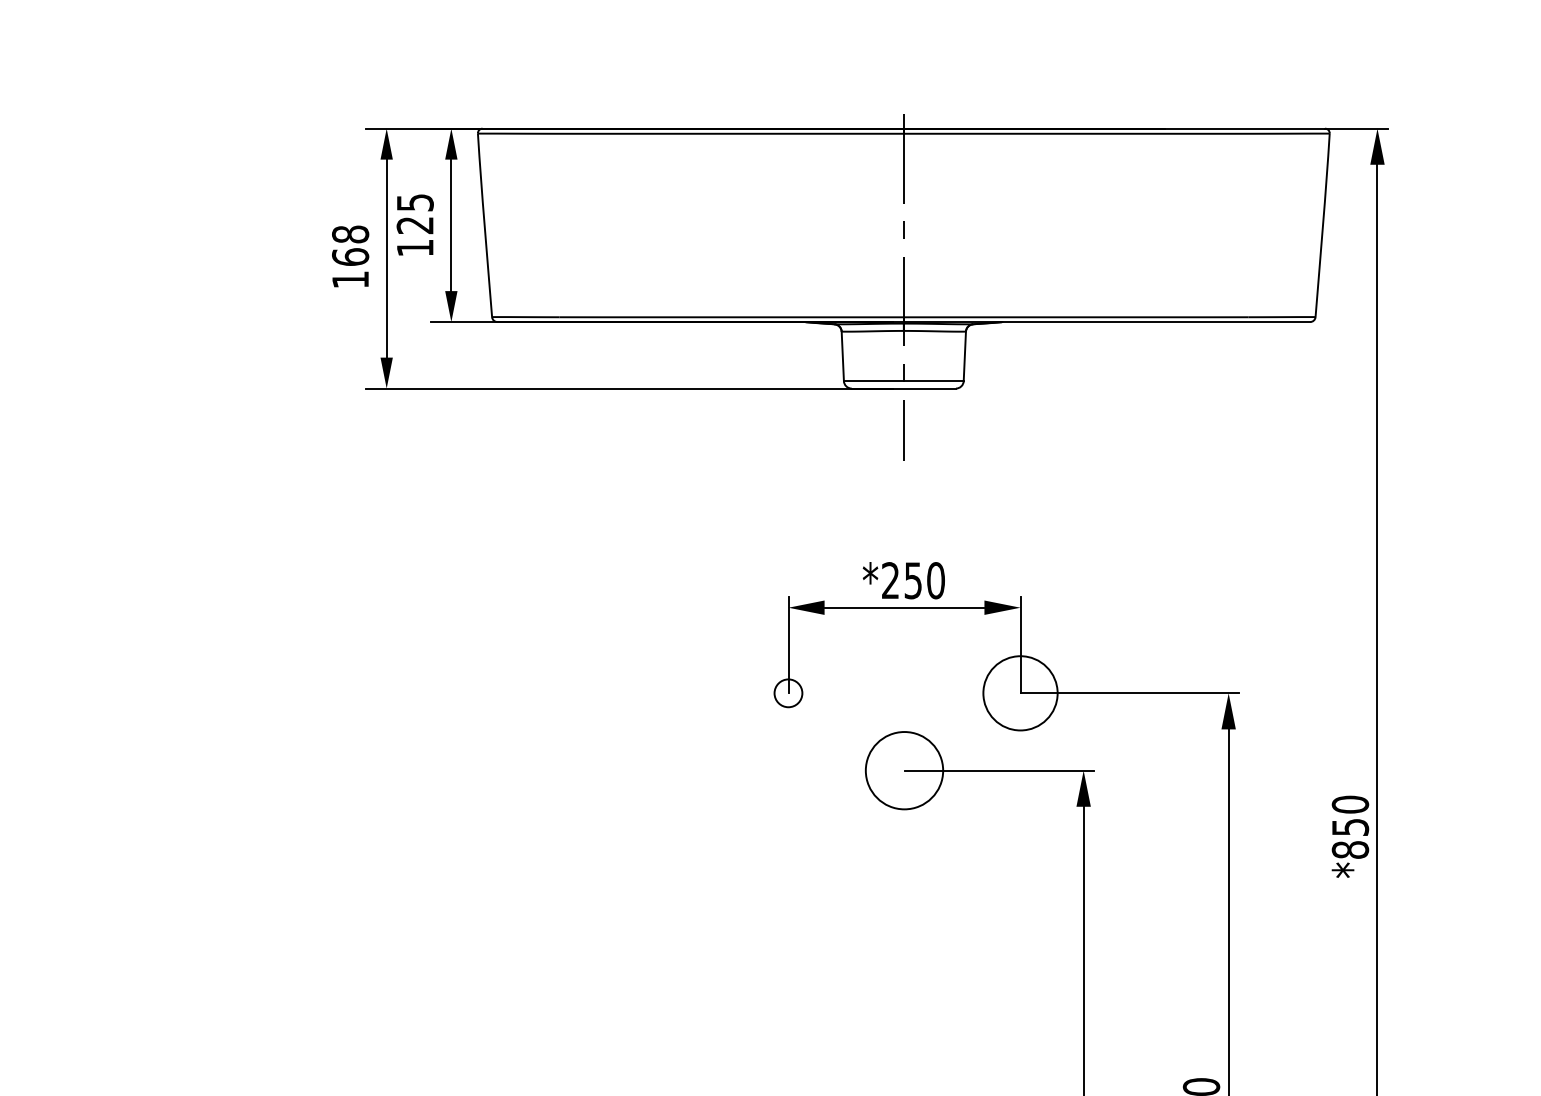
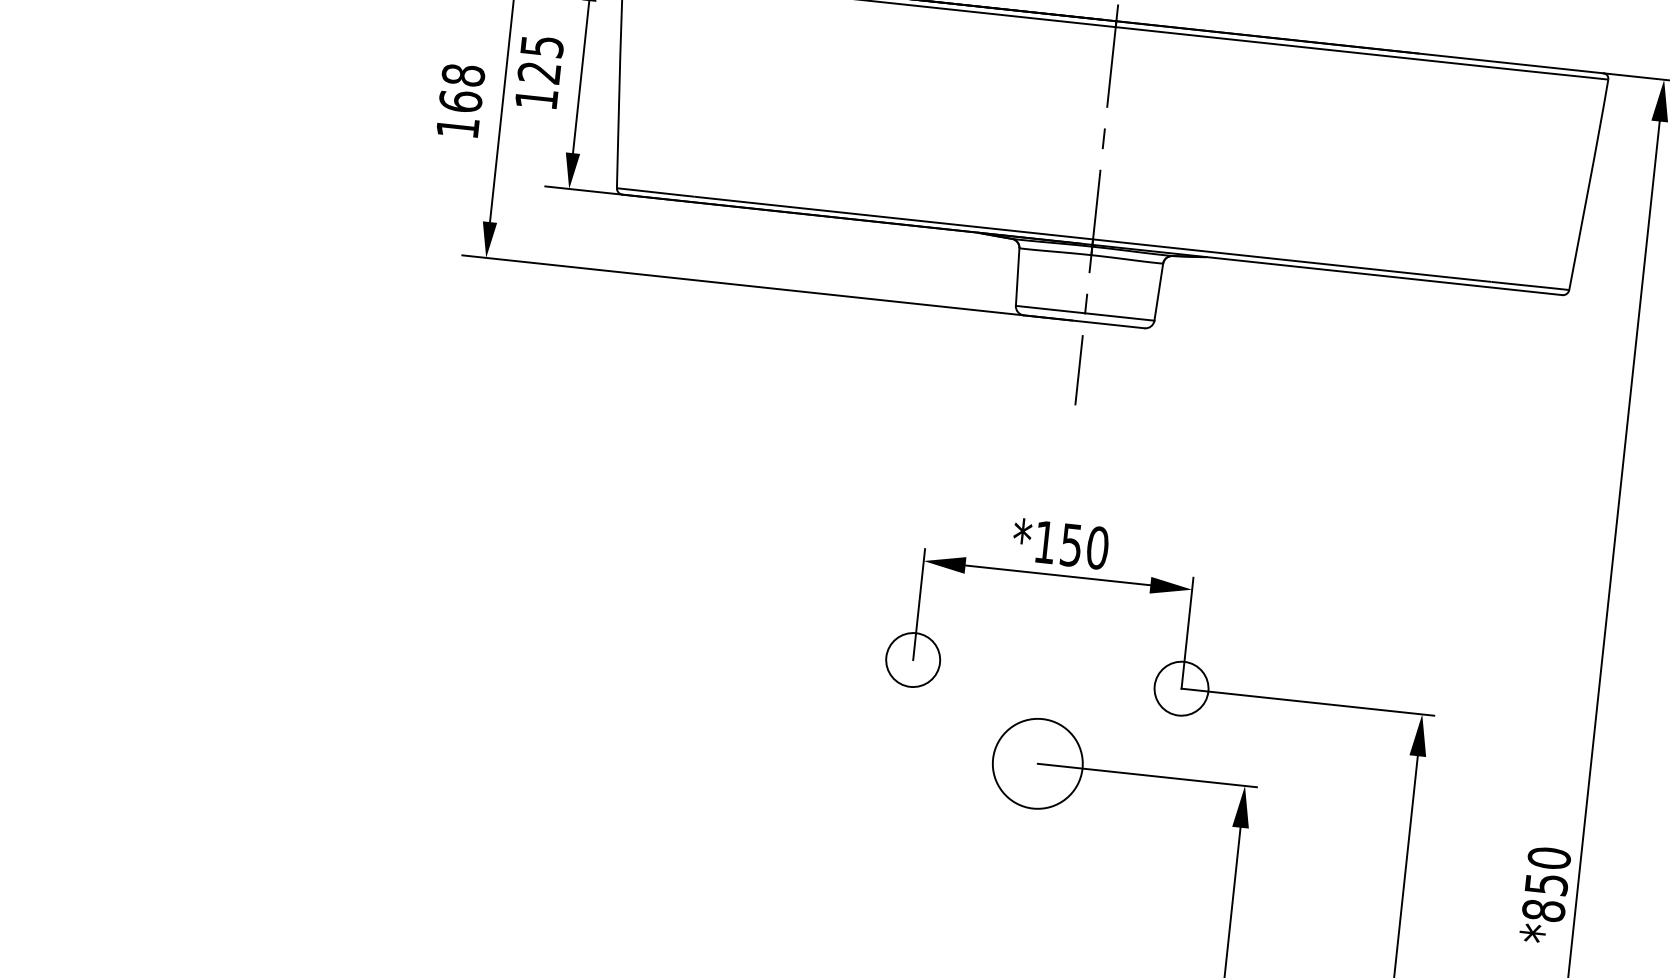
text: (890, 580) -> (1045, 542), *250 -> *150
circle: (788, 693) -> (913, 660), size x1.67
circle: (1020, 693) -> (1181, 688), size x0.62

